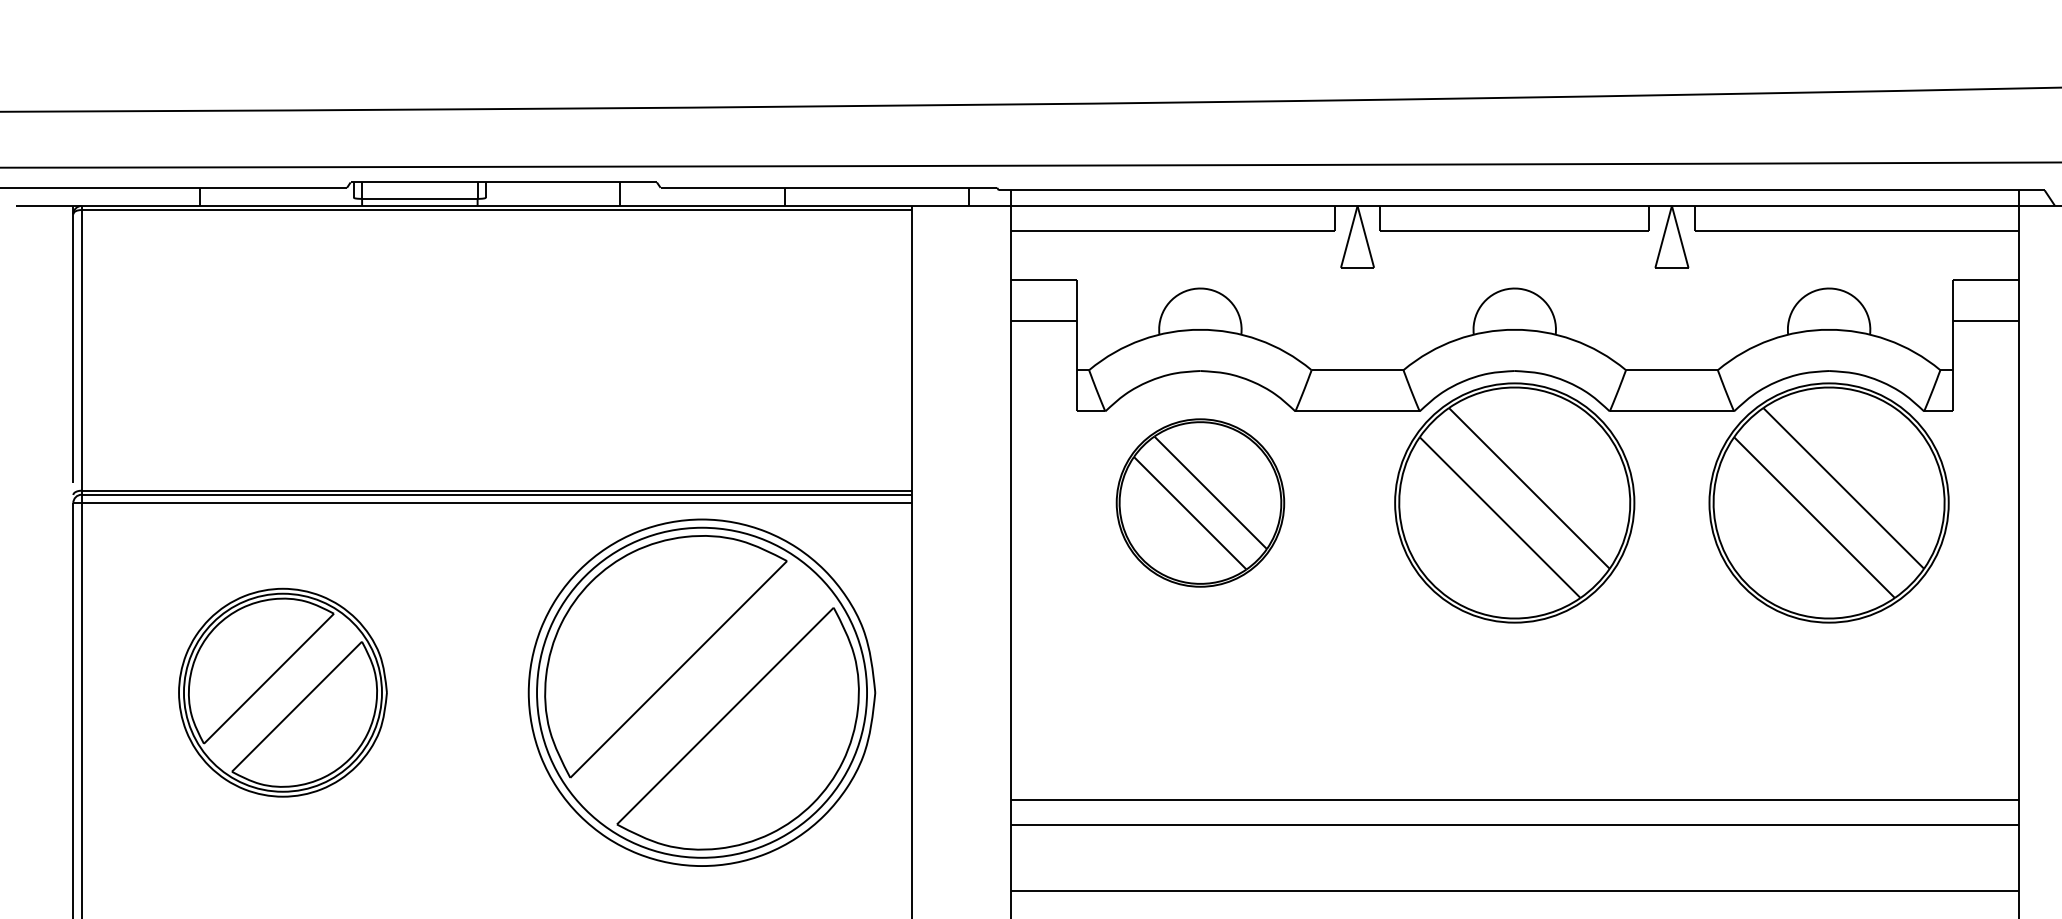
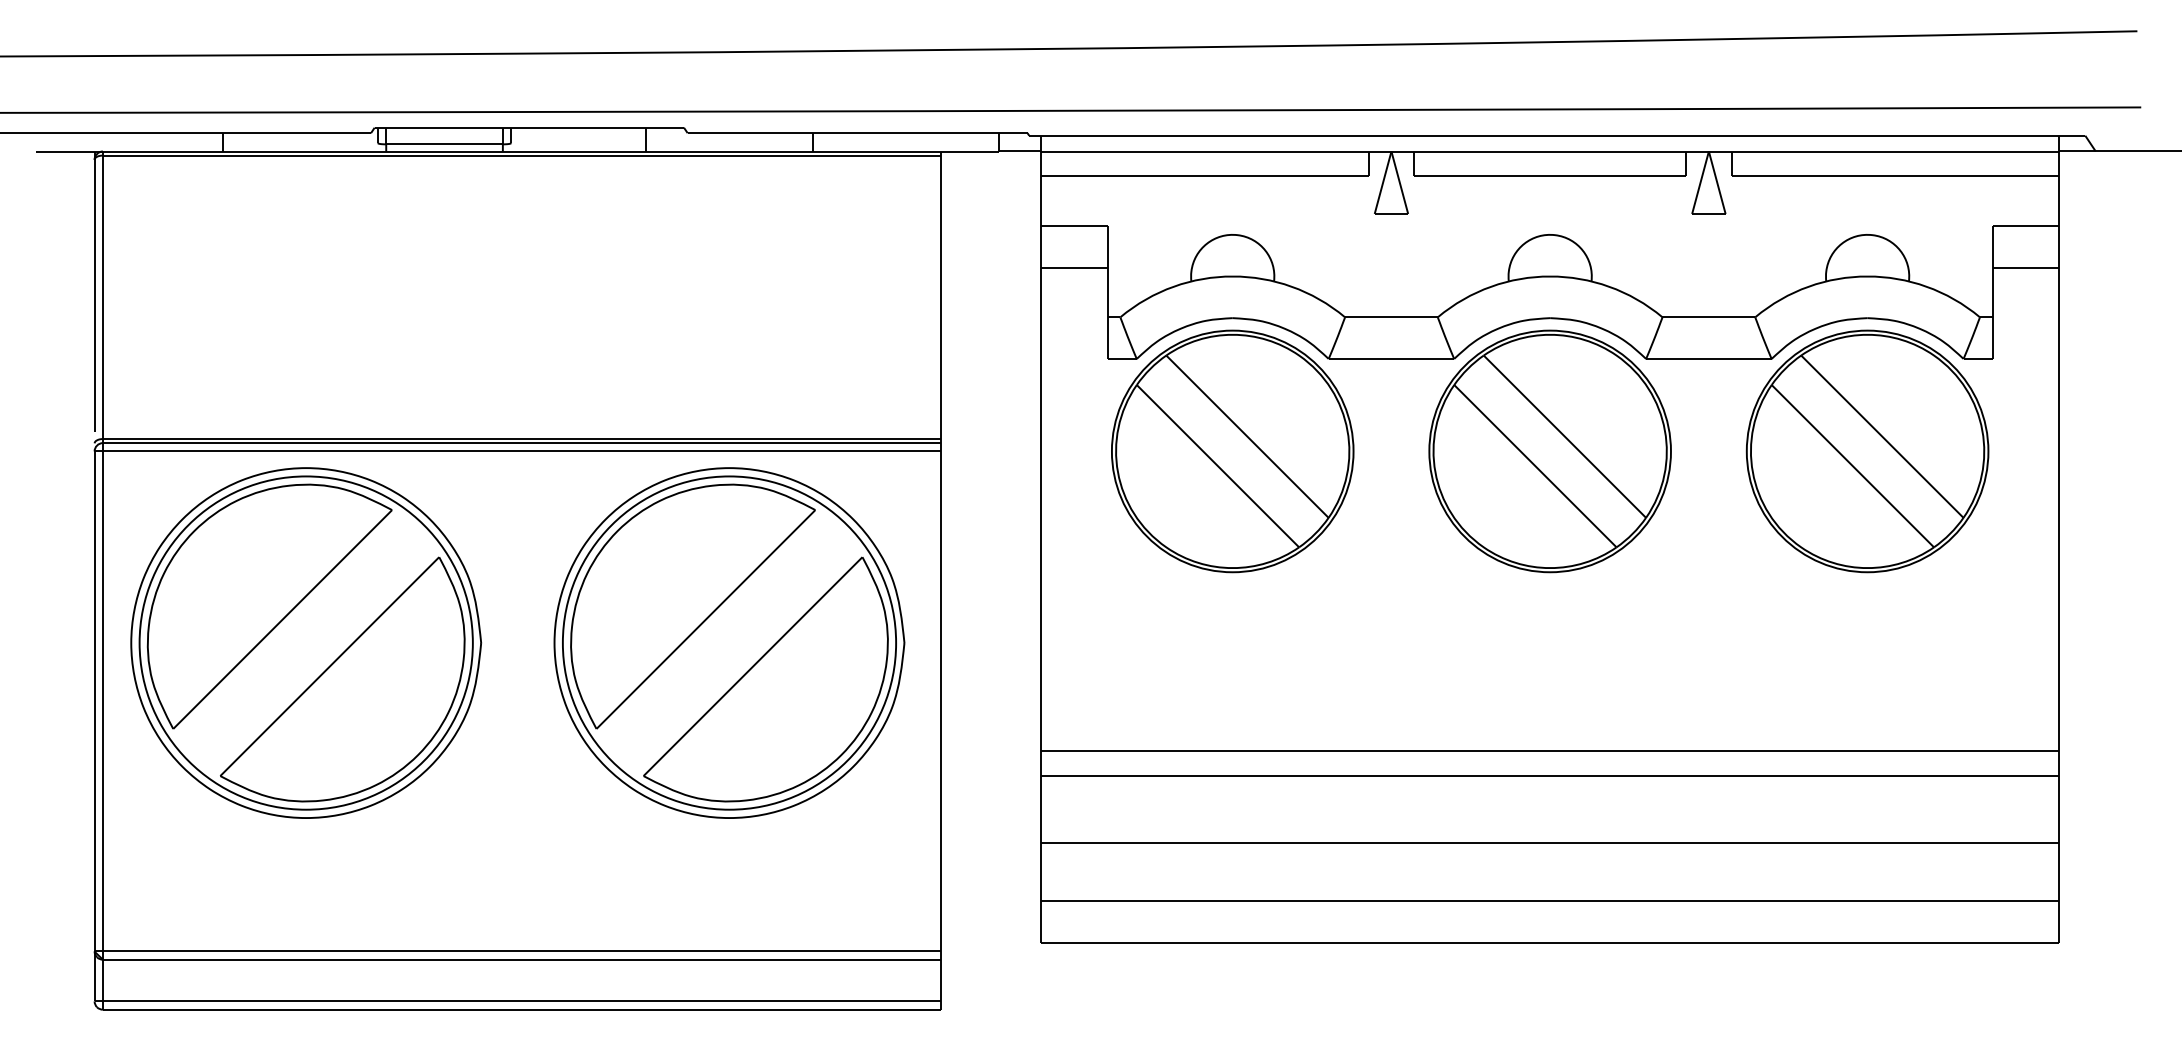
part: (1200, 503) -> (1232, 451), size x1.43
part: (283, 692) -> (306, 642), size x1.67

